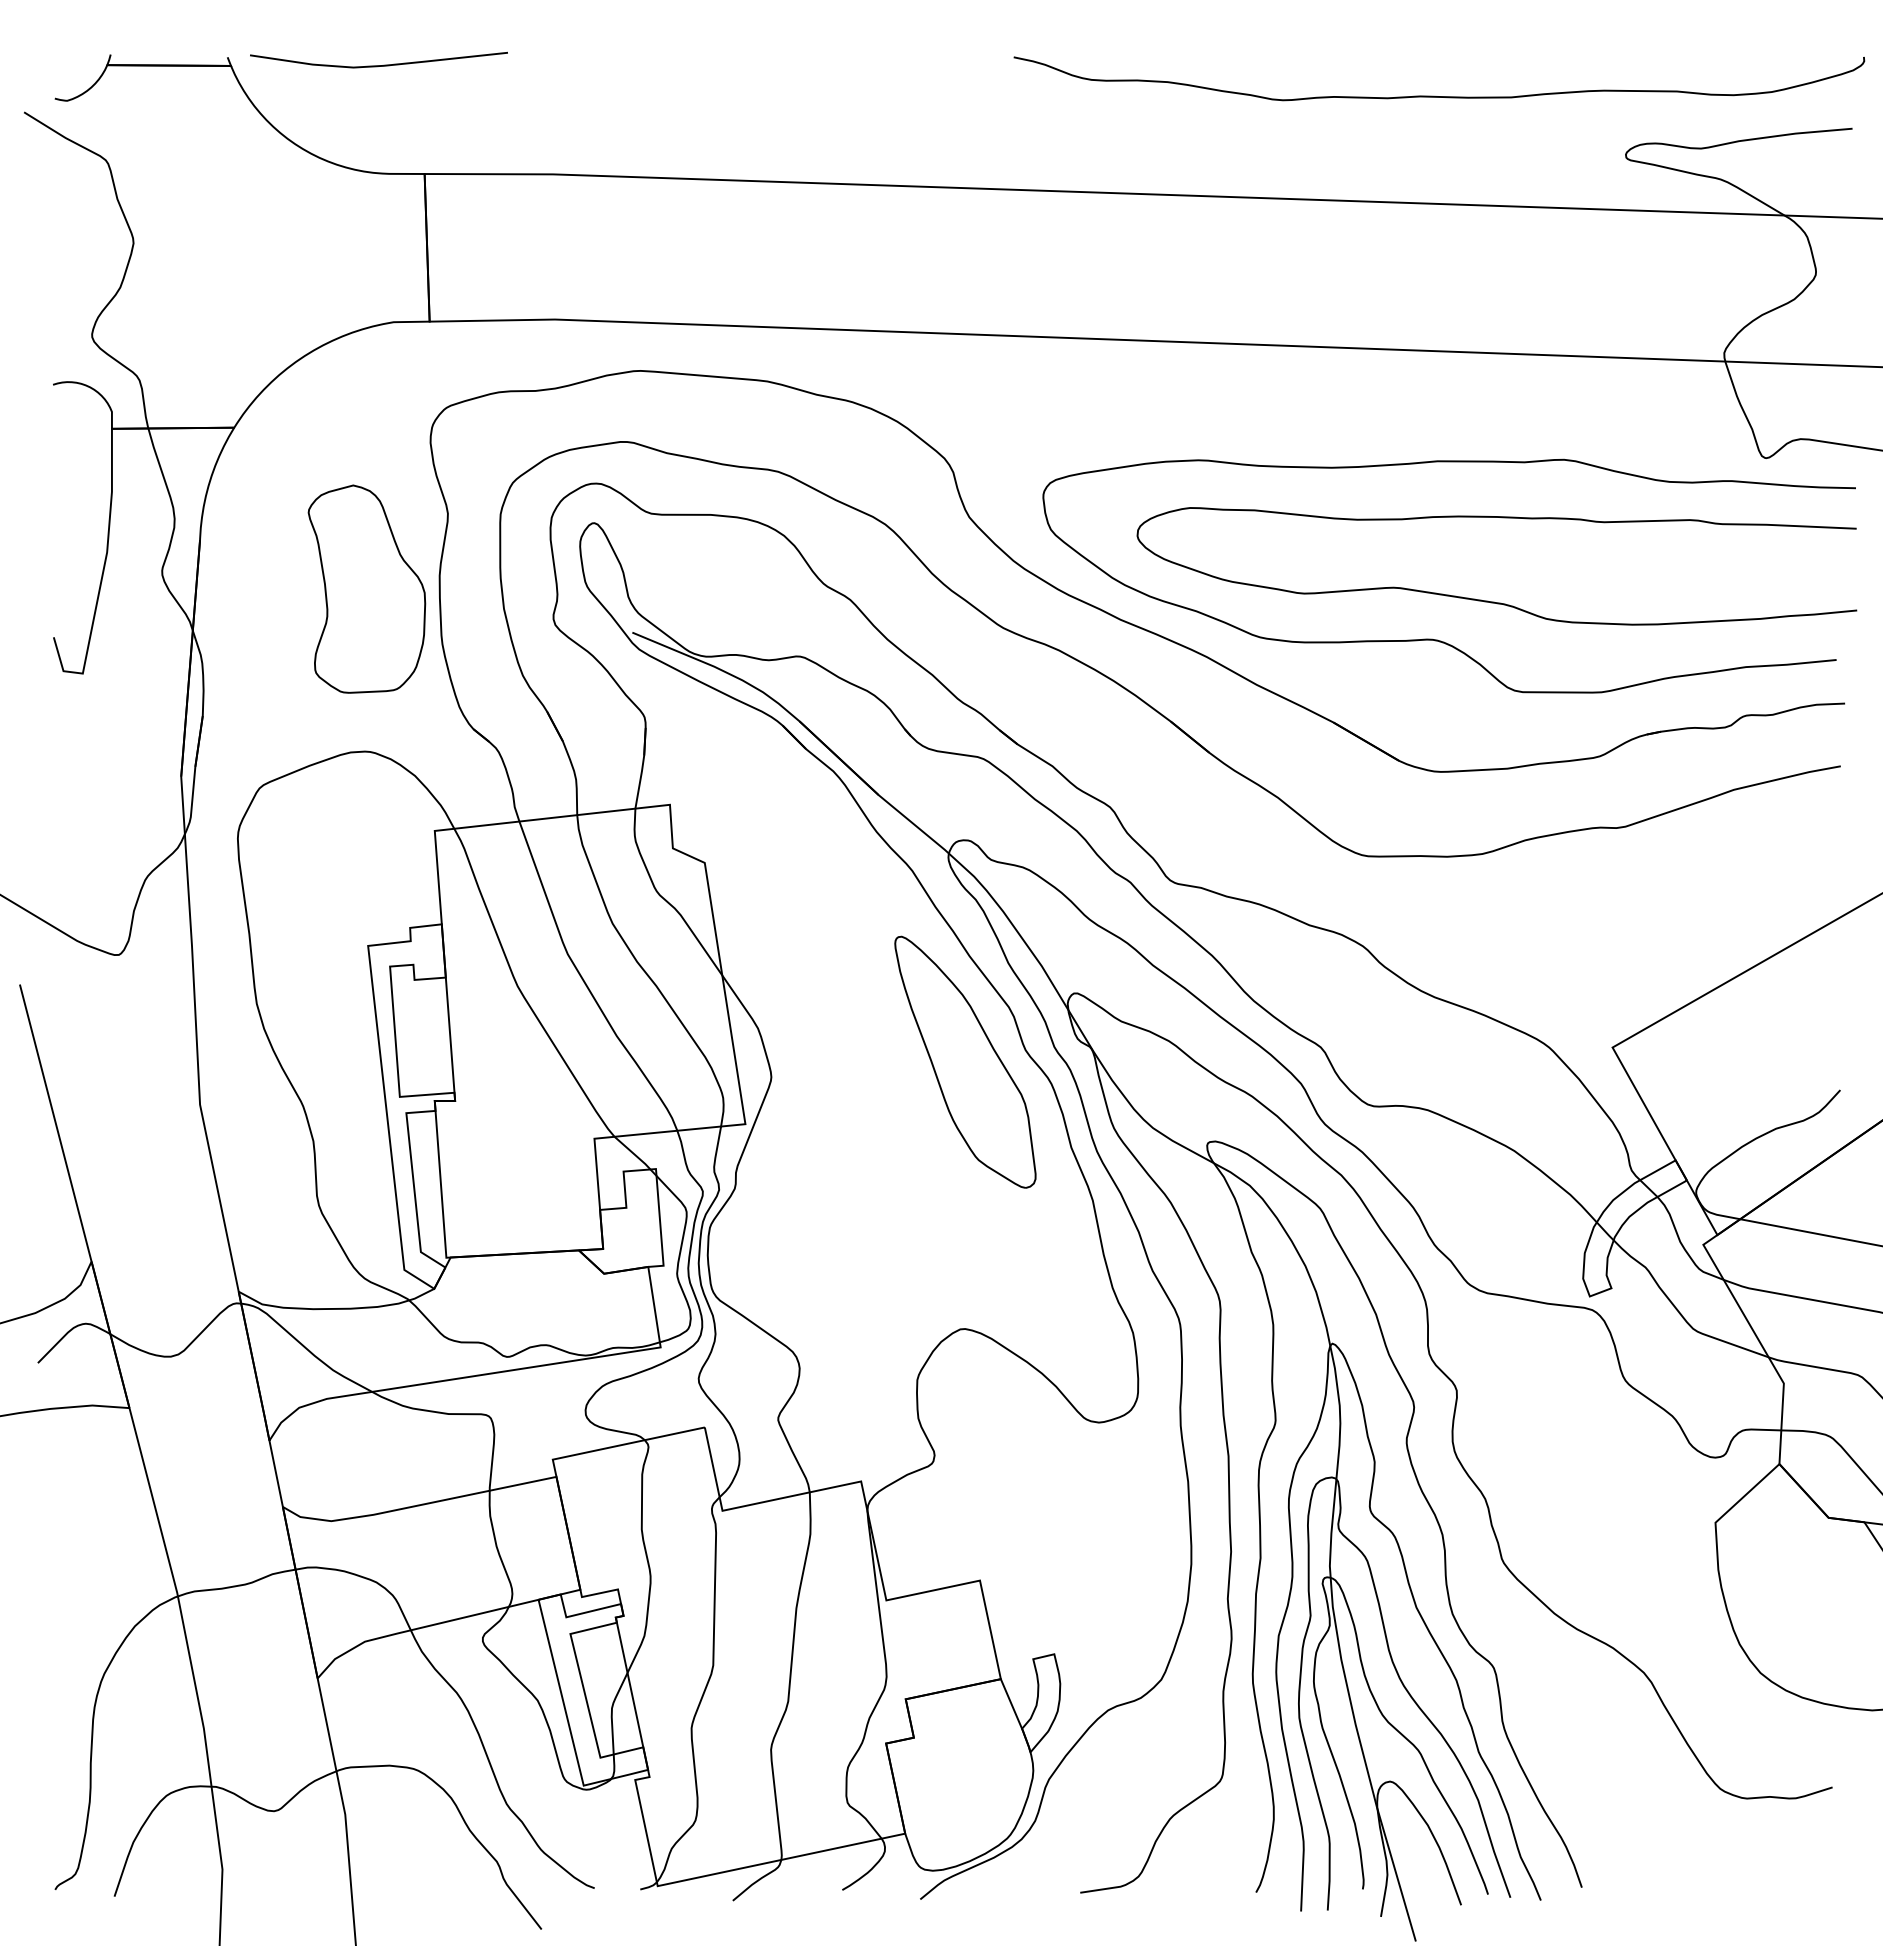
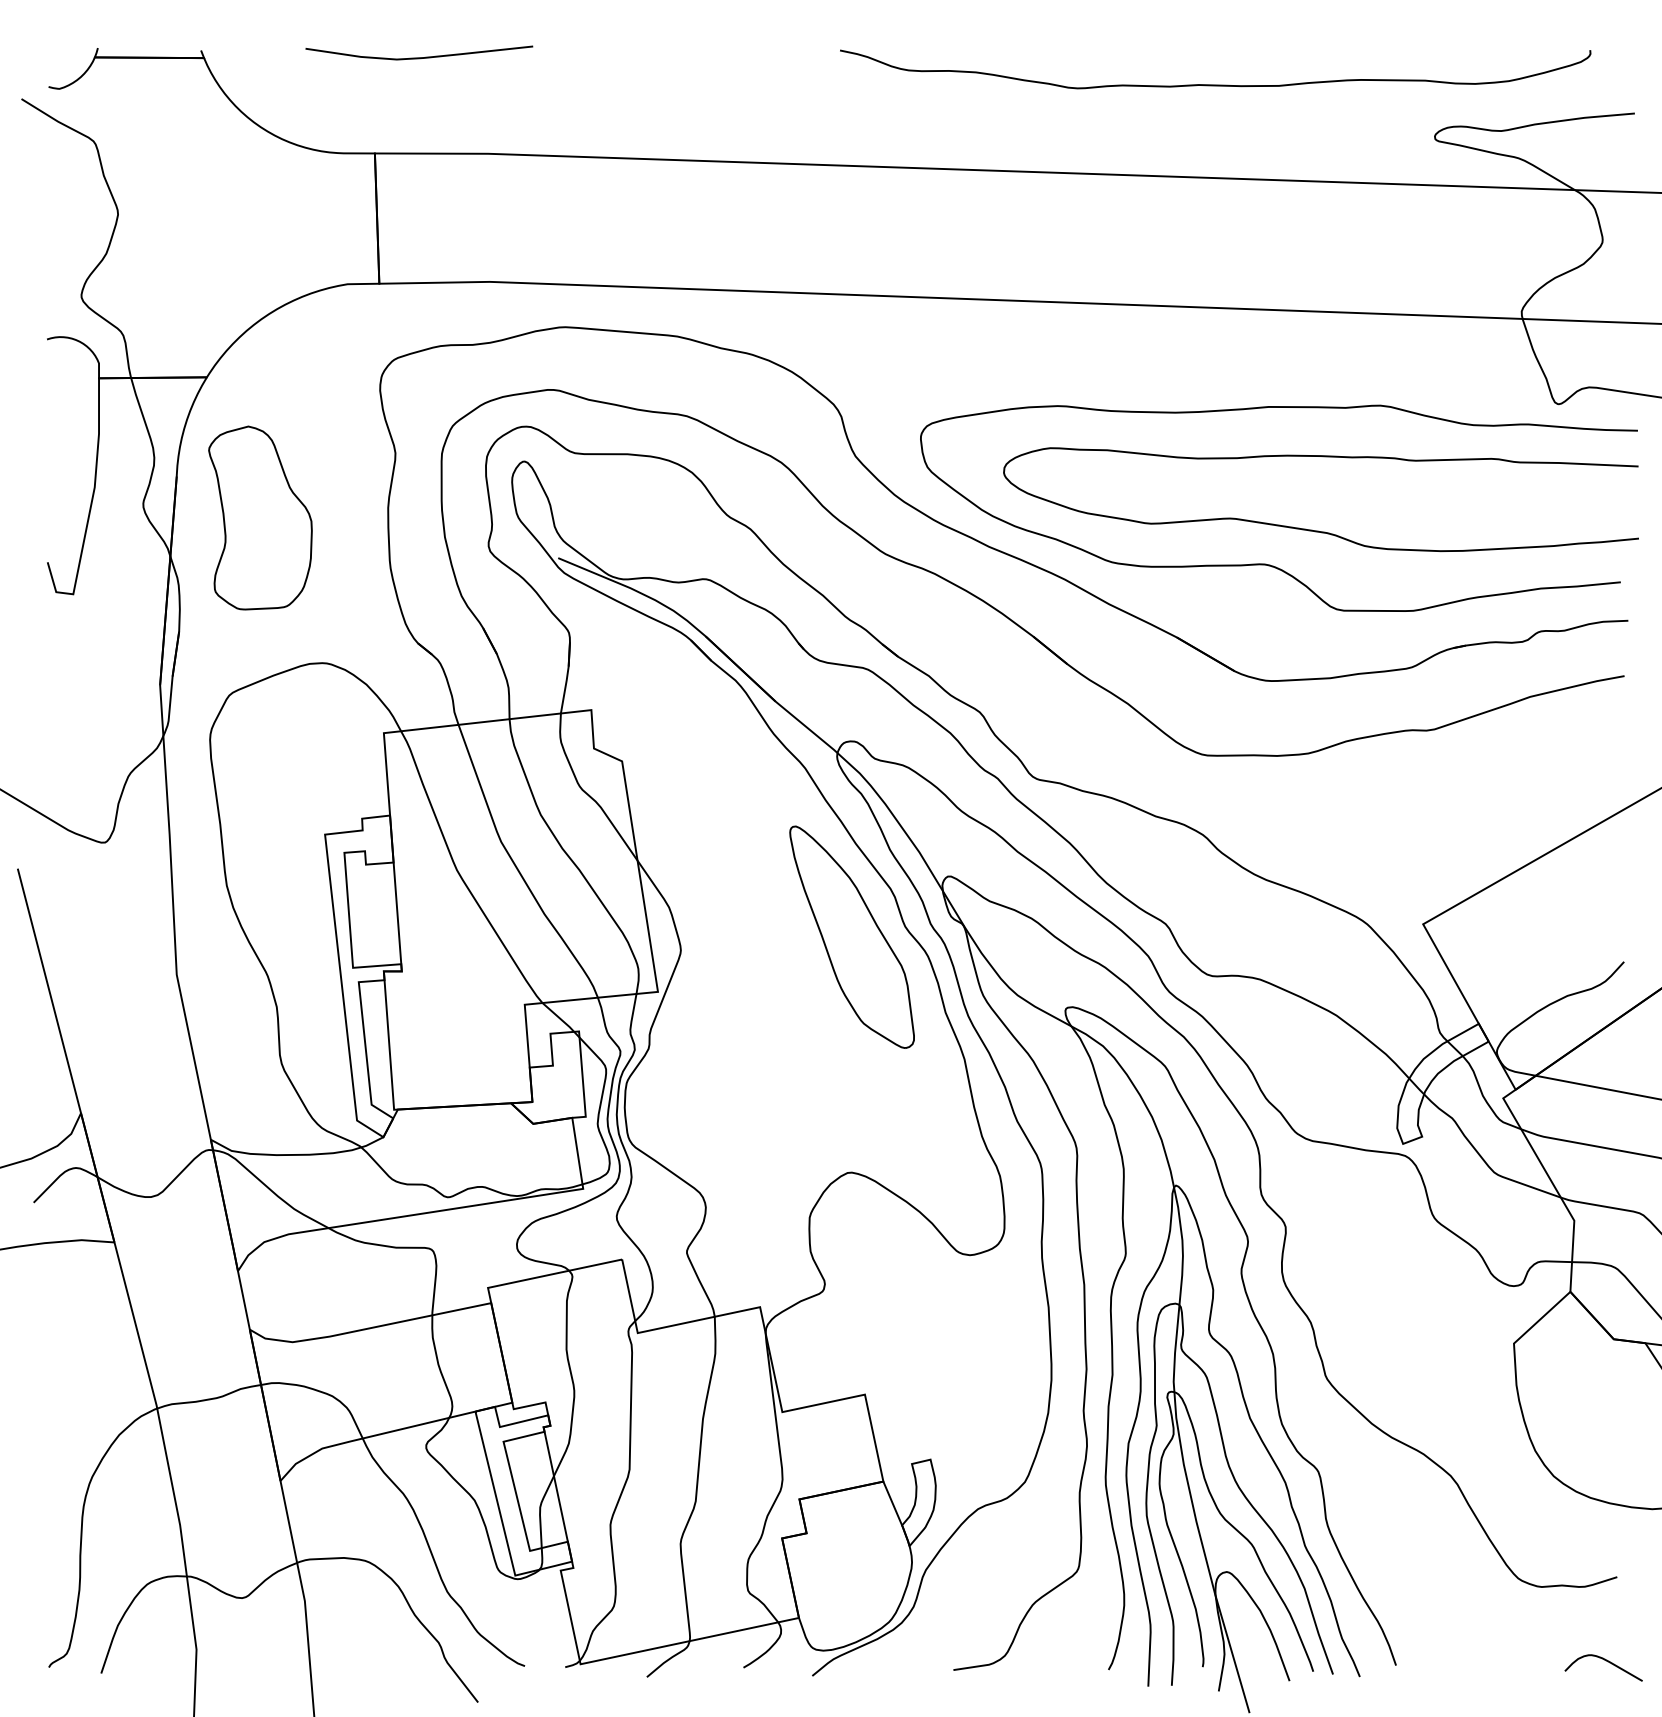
curve: (378, 65) -> (418, 57), moved
curve: (1434, 95) -> (1211, 84), moved
part: (366, 588) -> (260, 517), moved
curve: (1819, 1882) -> (1605, 1661), added

